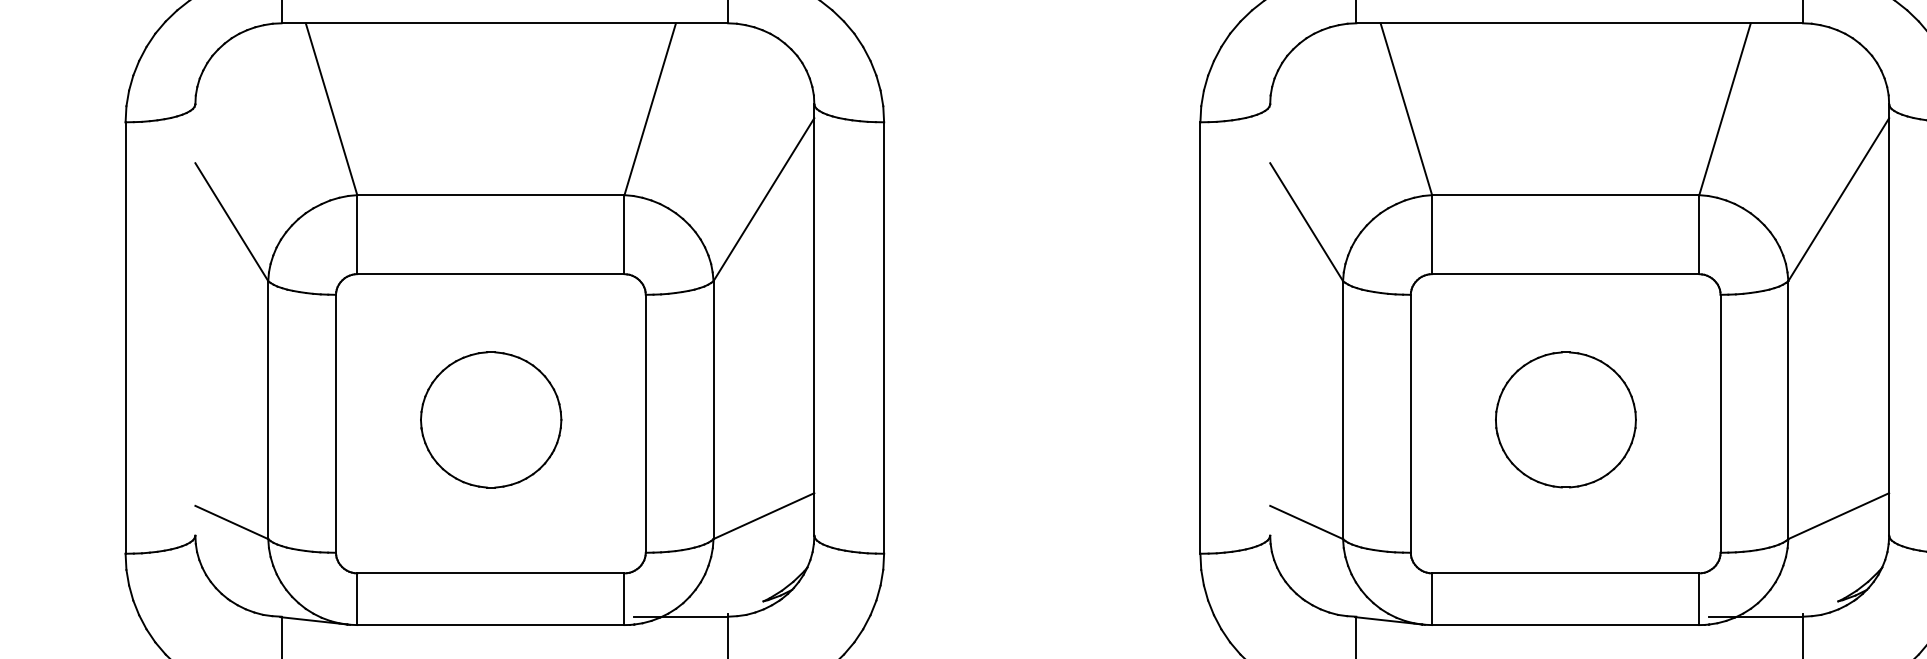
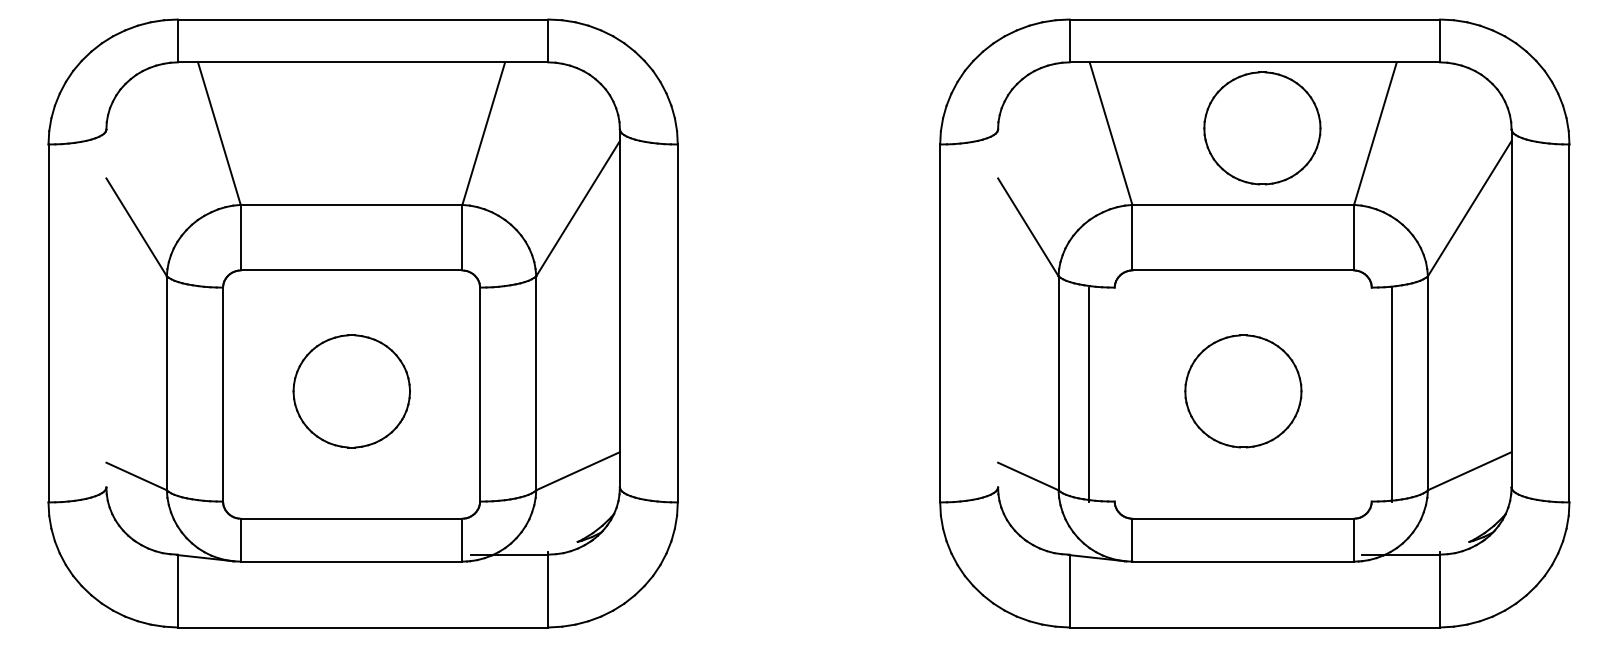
part: (1588, 103) -> (1262, 128), added
line: (1410, 423) -> (1088, 394), moved
line: (1720, 423) -> (1391, 394), moved

